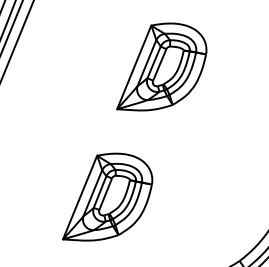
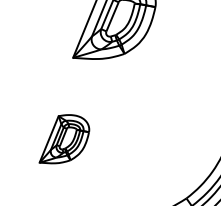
part: (107, 196) -> (64, 138), size x0.6

